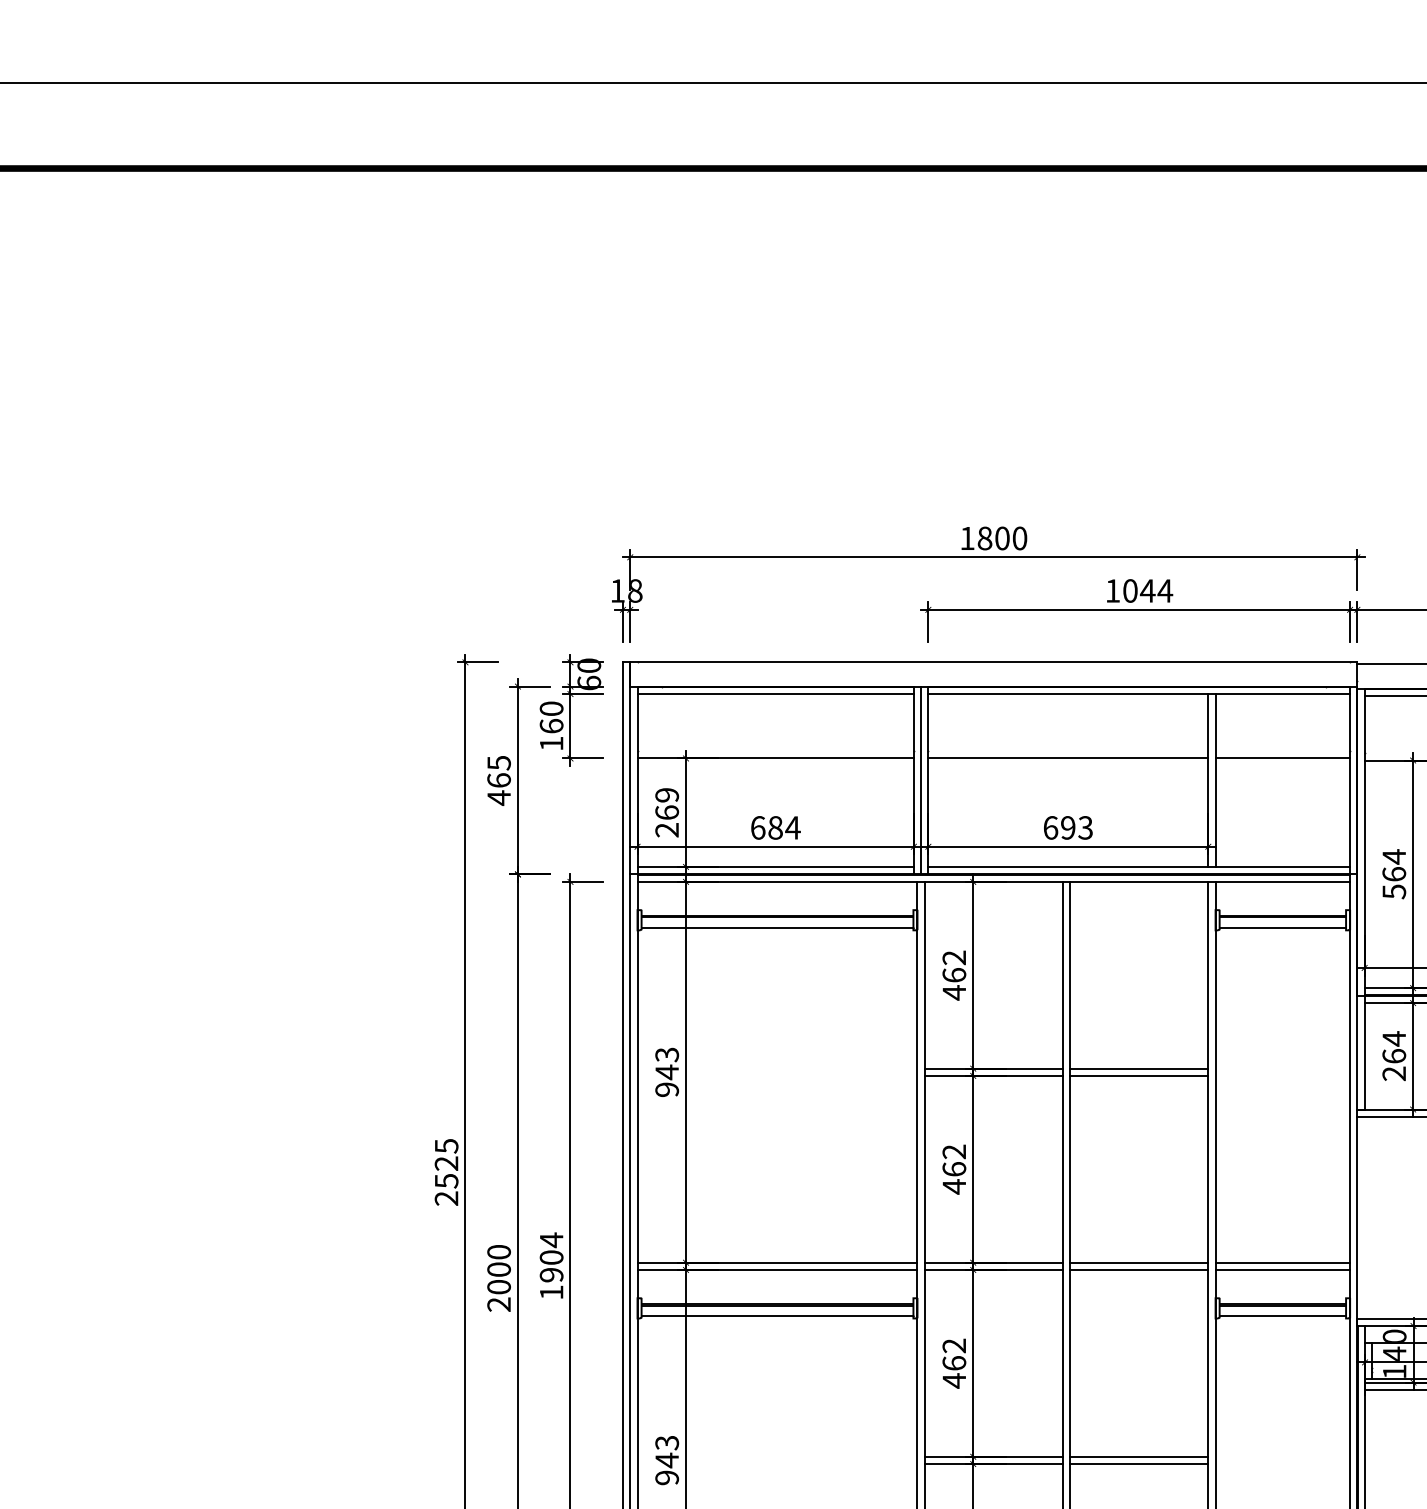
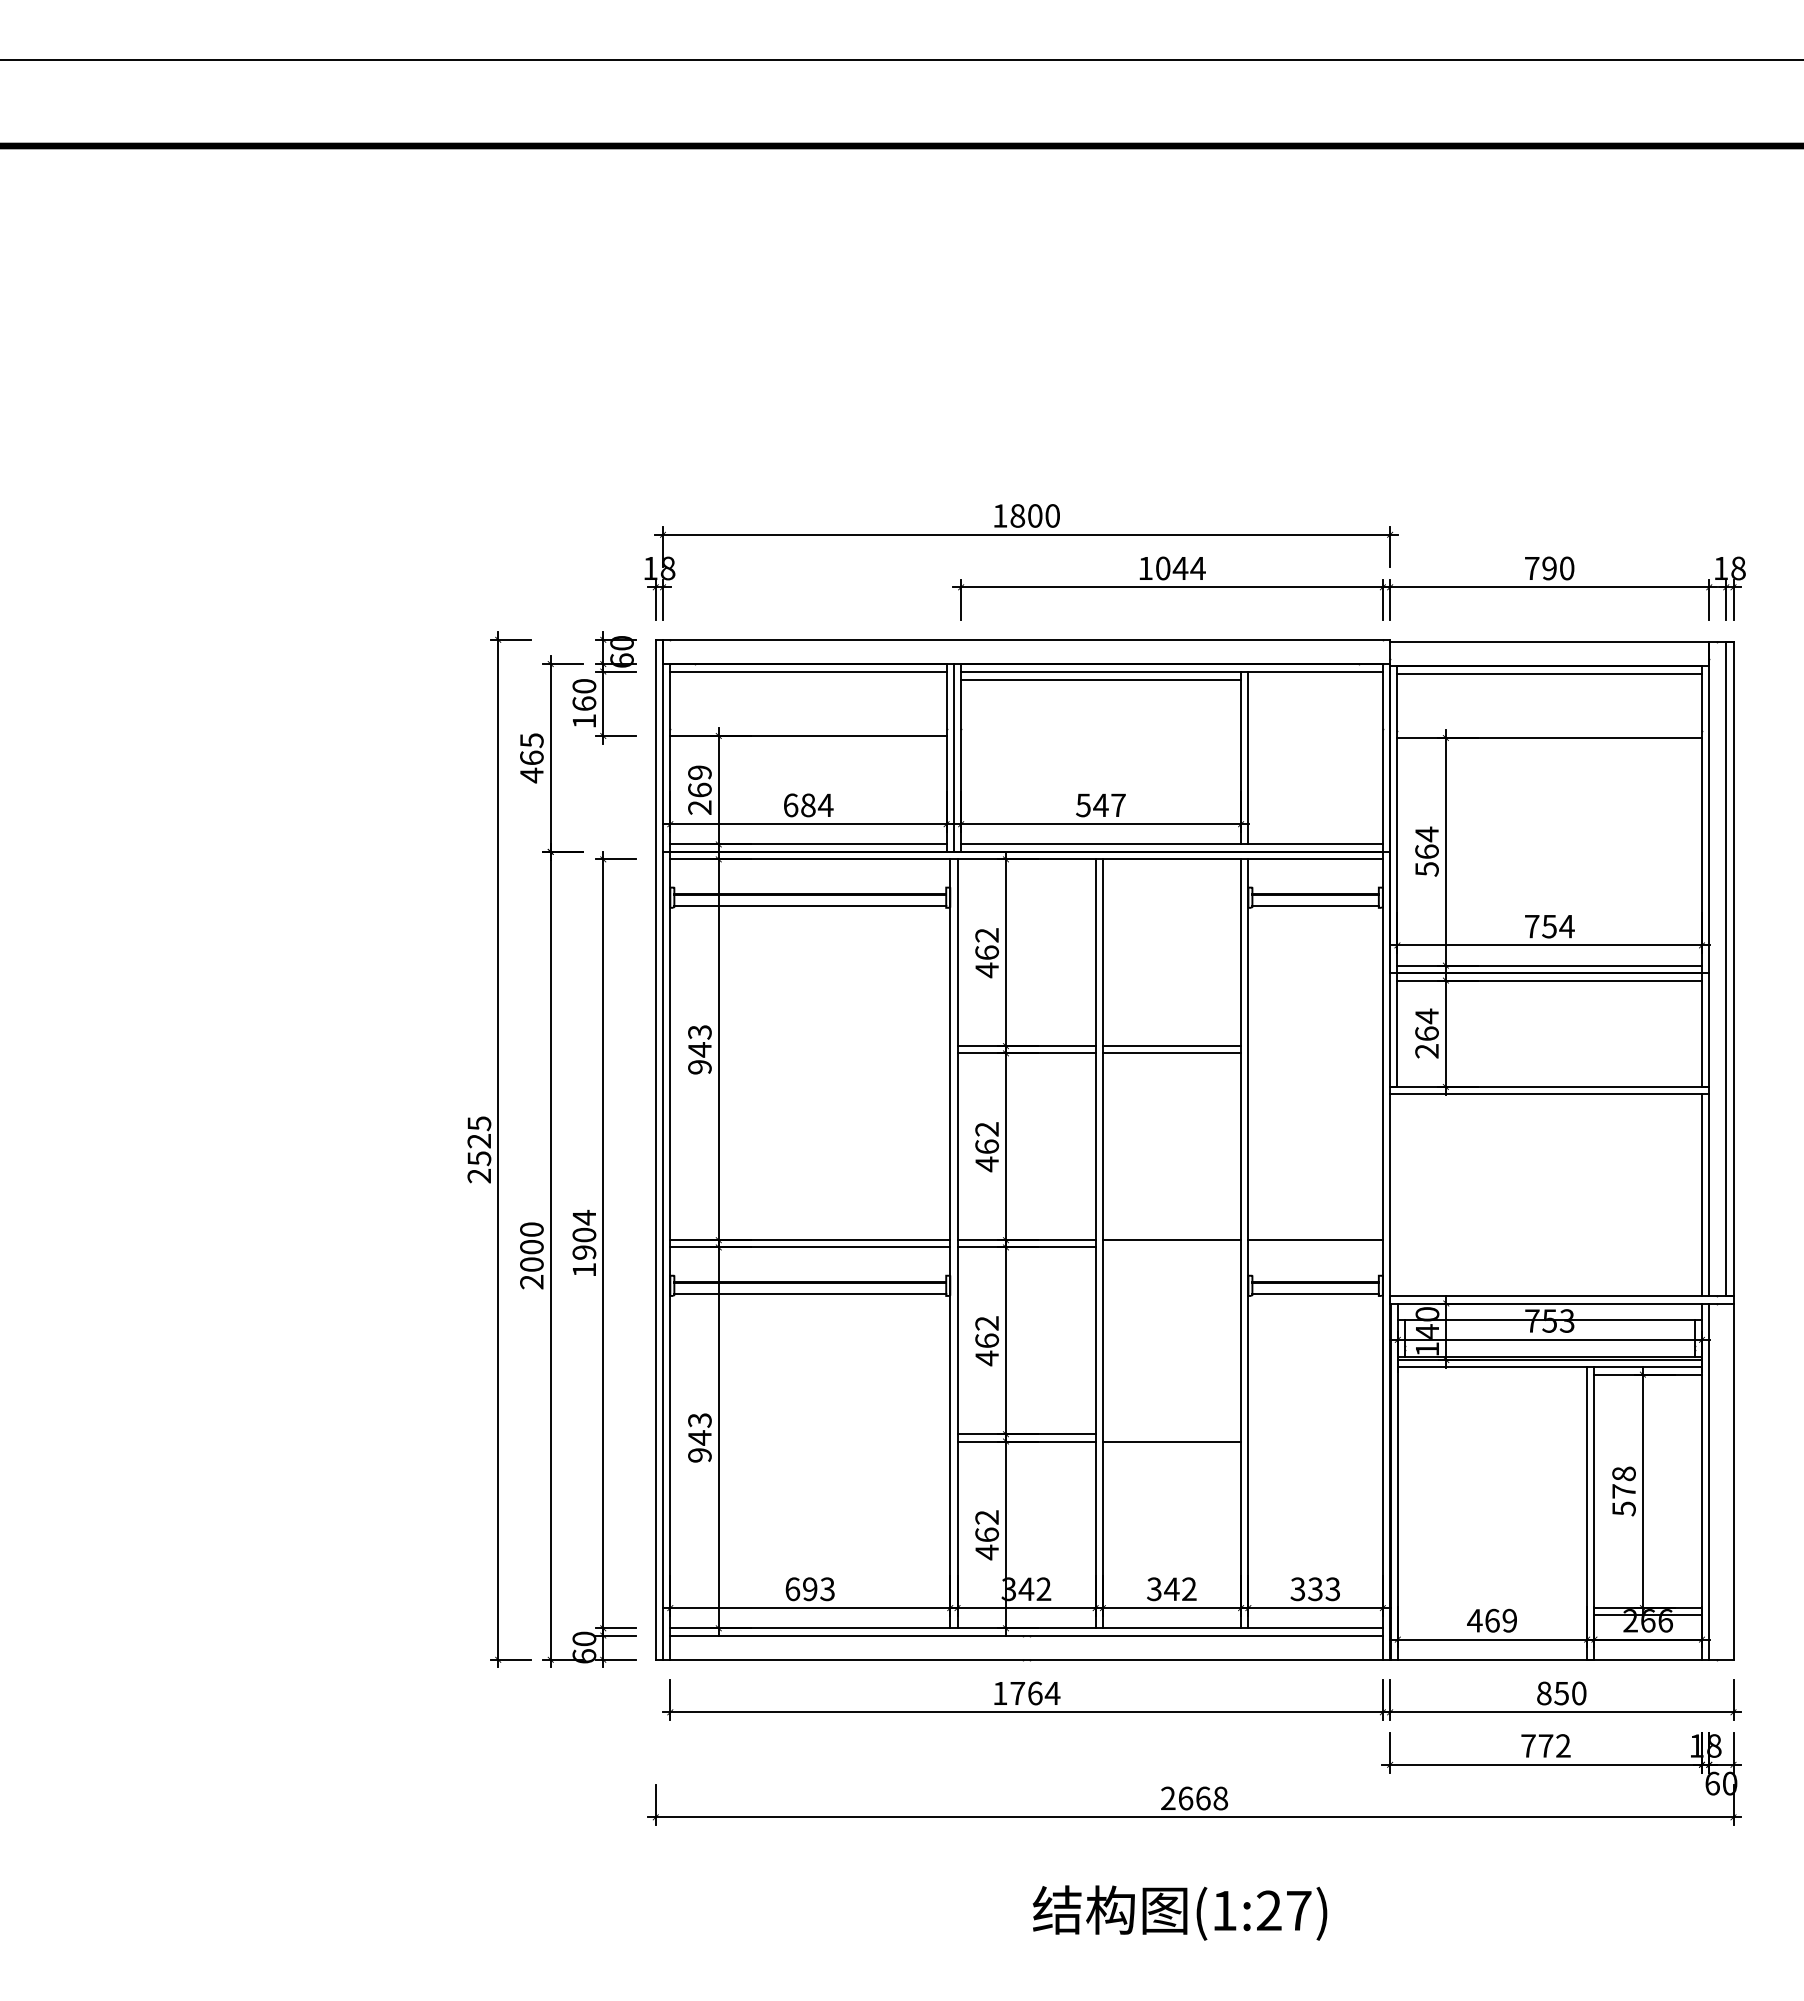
line: (1068, 758) -> (1101, 679), moved
line: (1282, 758) -> (1315, 735), removed
text: (1067, 828) -> (1100, 805), 693 -> 547
line: (1138, 1270) -> (1171, 1247), removed
line: (1282, 1270) -> (1315, 1247), removed
line: (1138, 1457) -> (1171, 1434), removed

